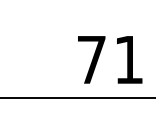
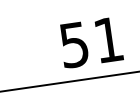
text: (91, 60) -> (74, 45), 71 -> 51

